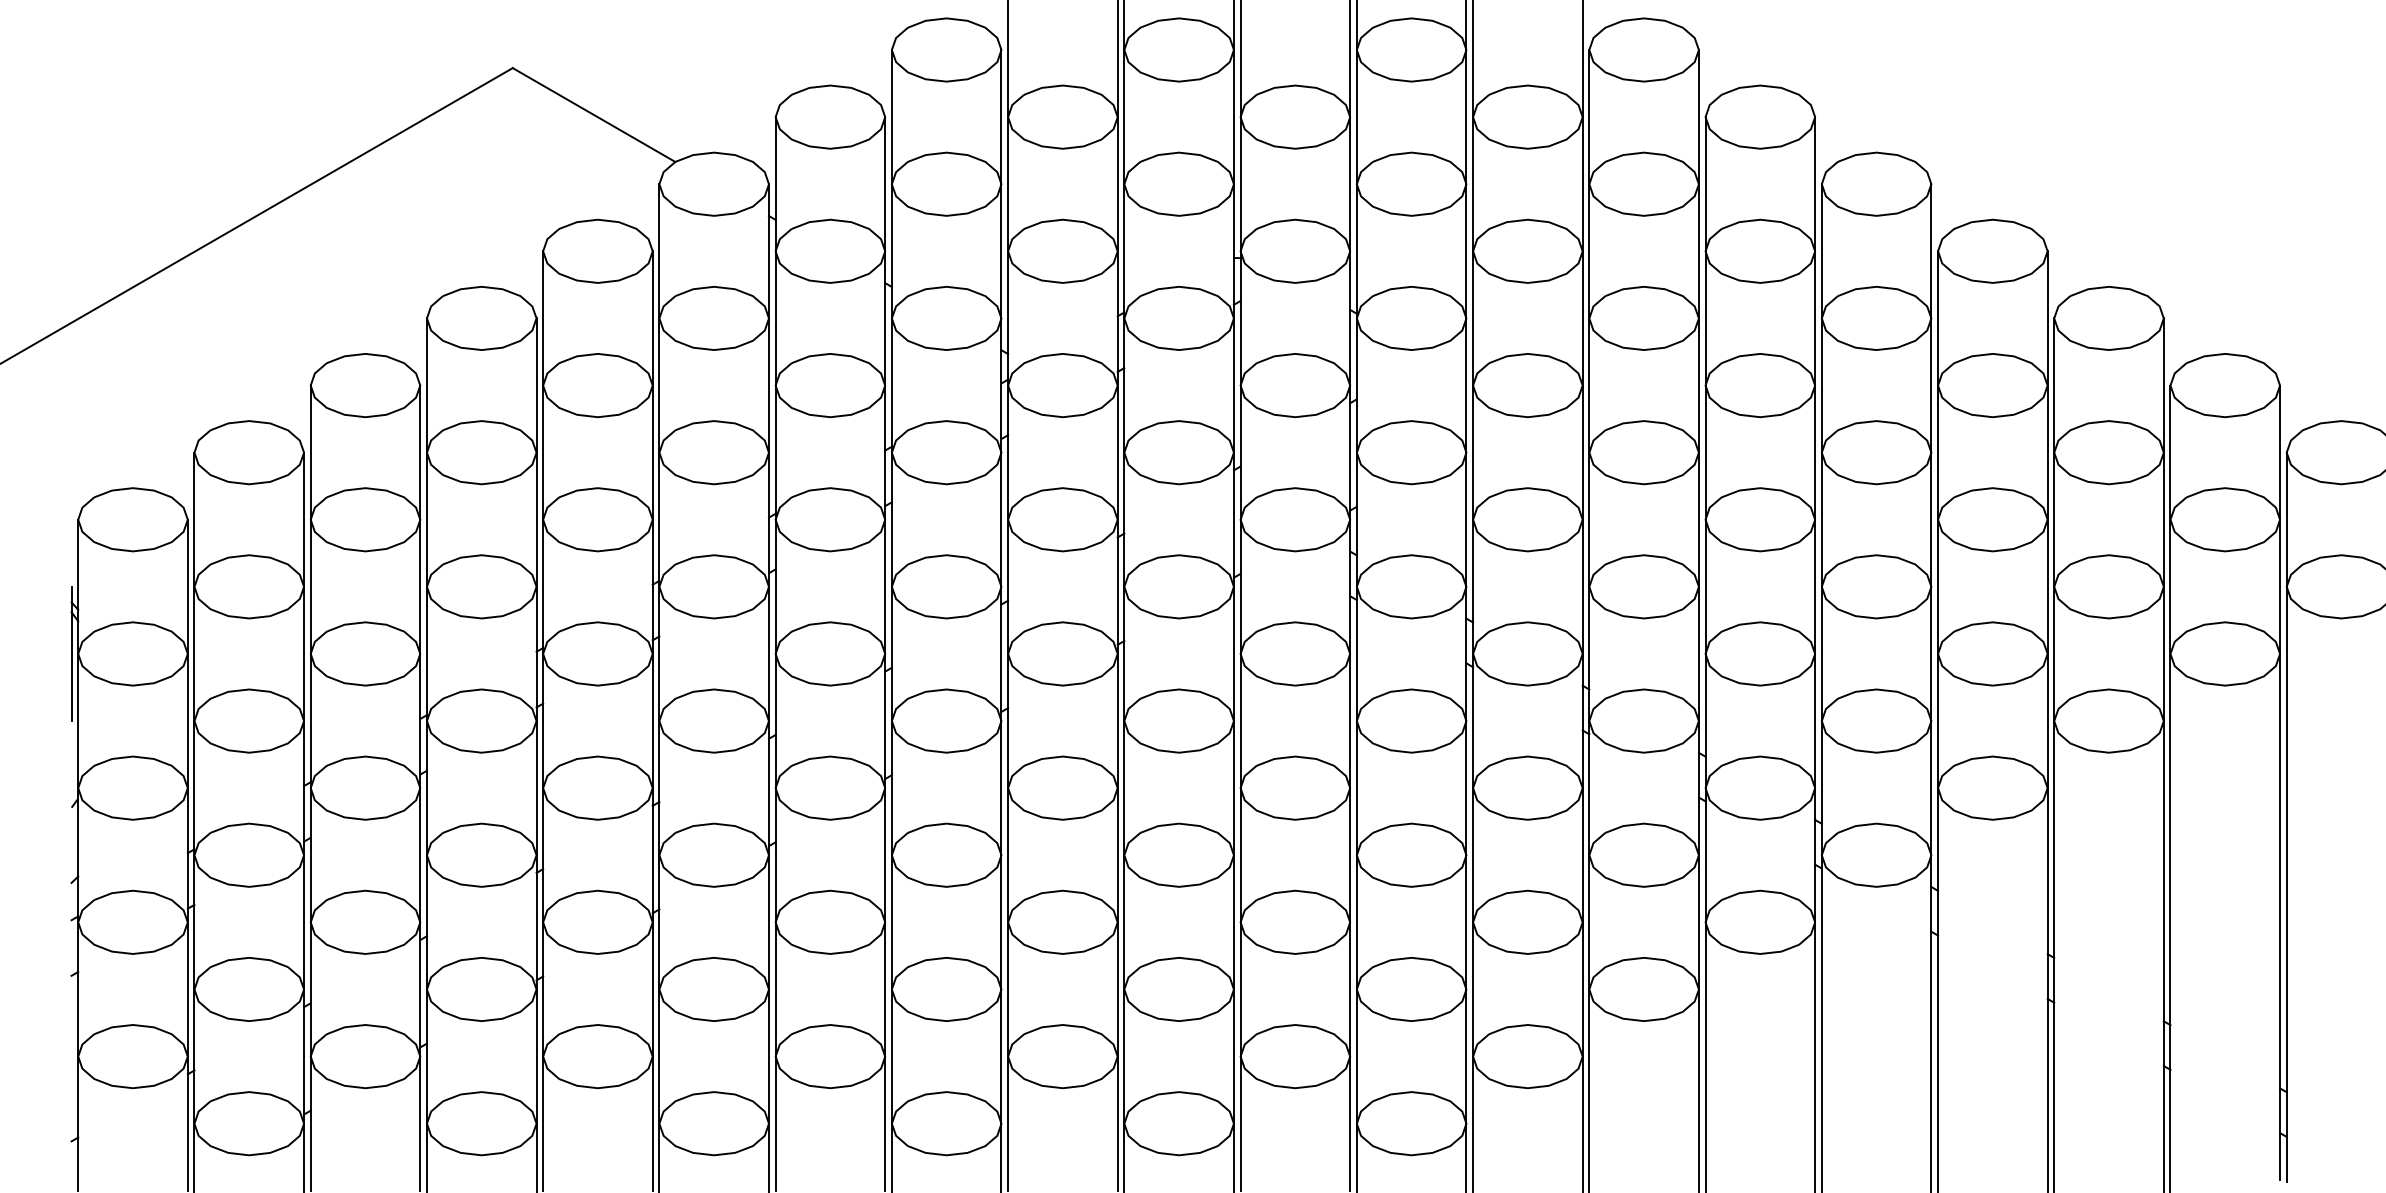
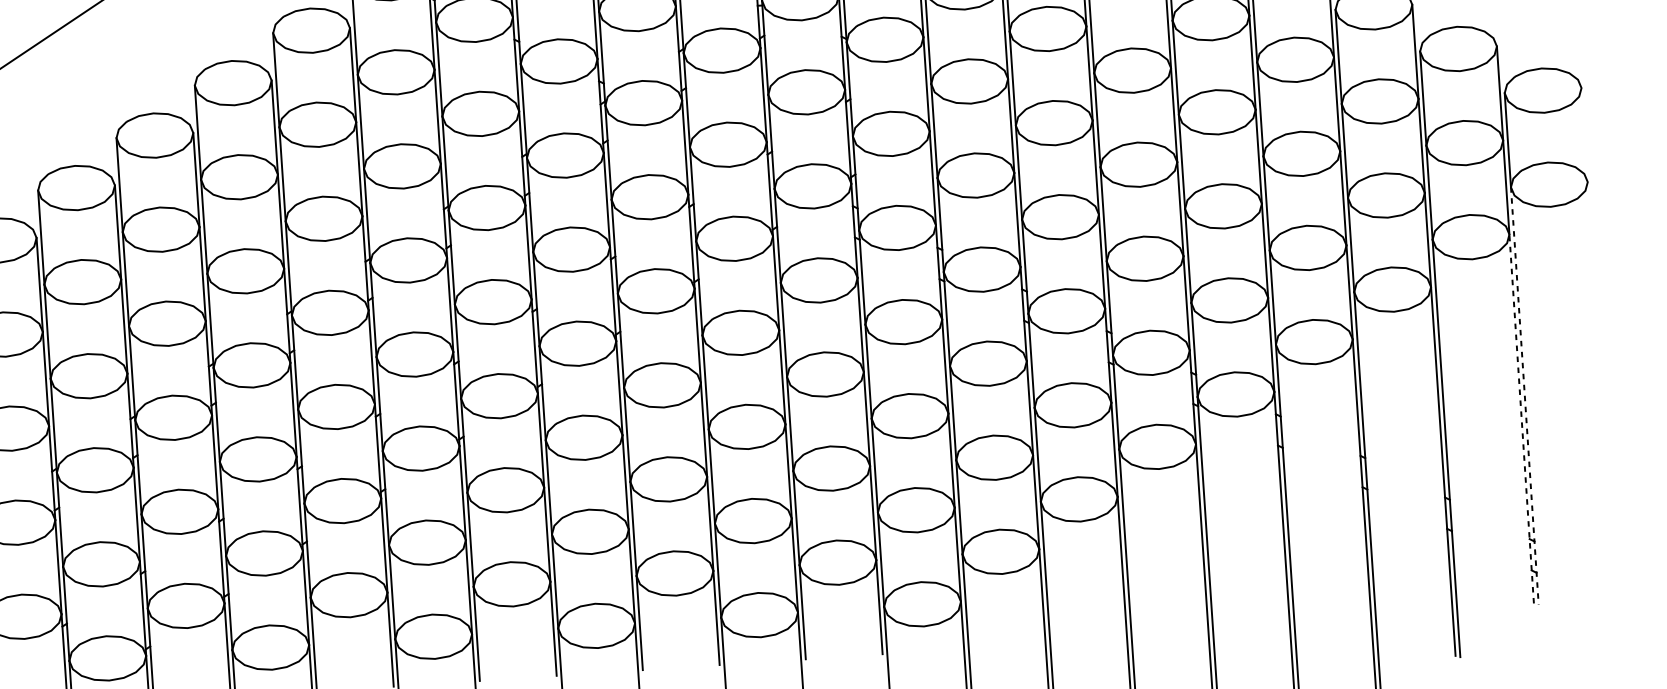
line: (2286, 884) -> (1524, 395), solid -> dashed
line: (2280, 916) -> (1521, 418), solid -> dashed

